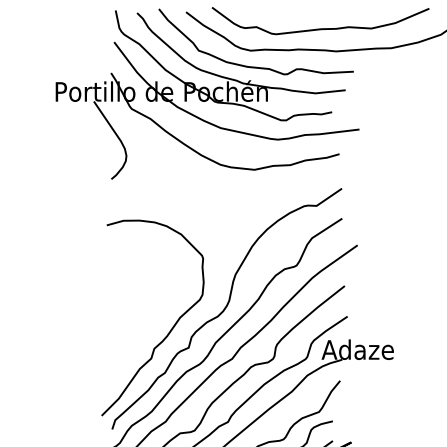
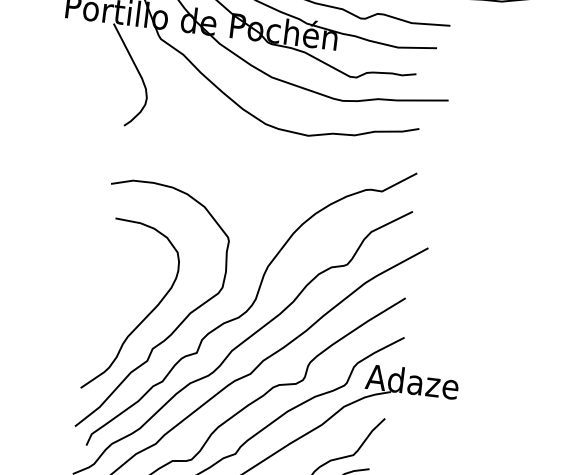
curve: (145, 324) -> (145, 316), added

